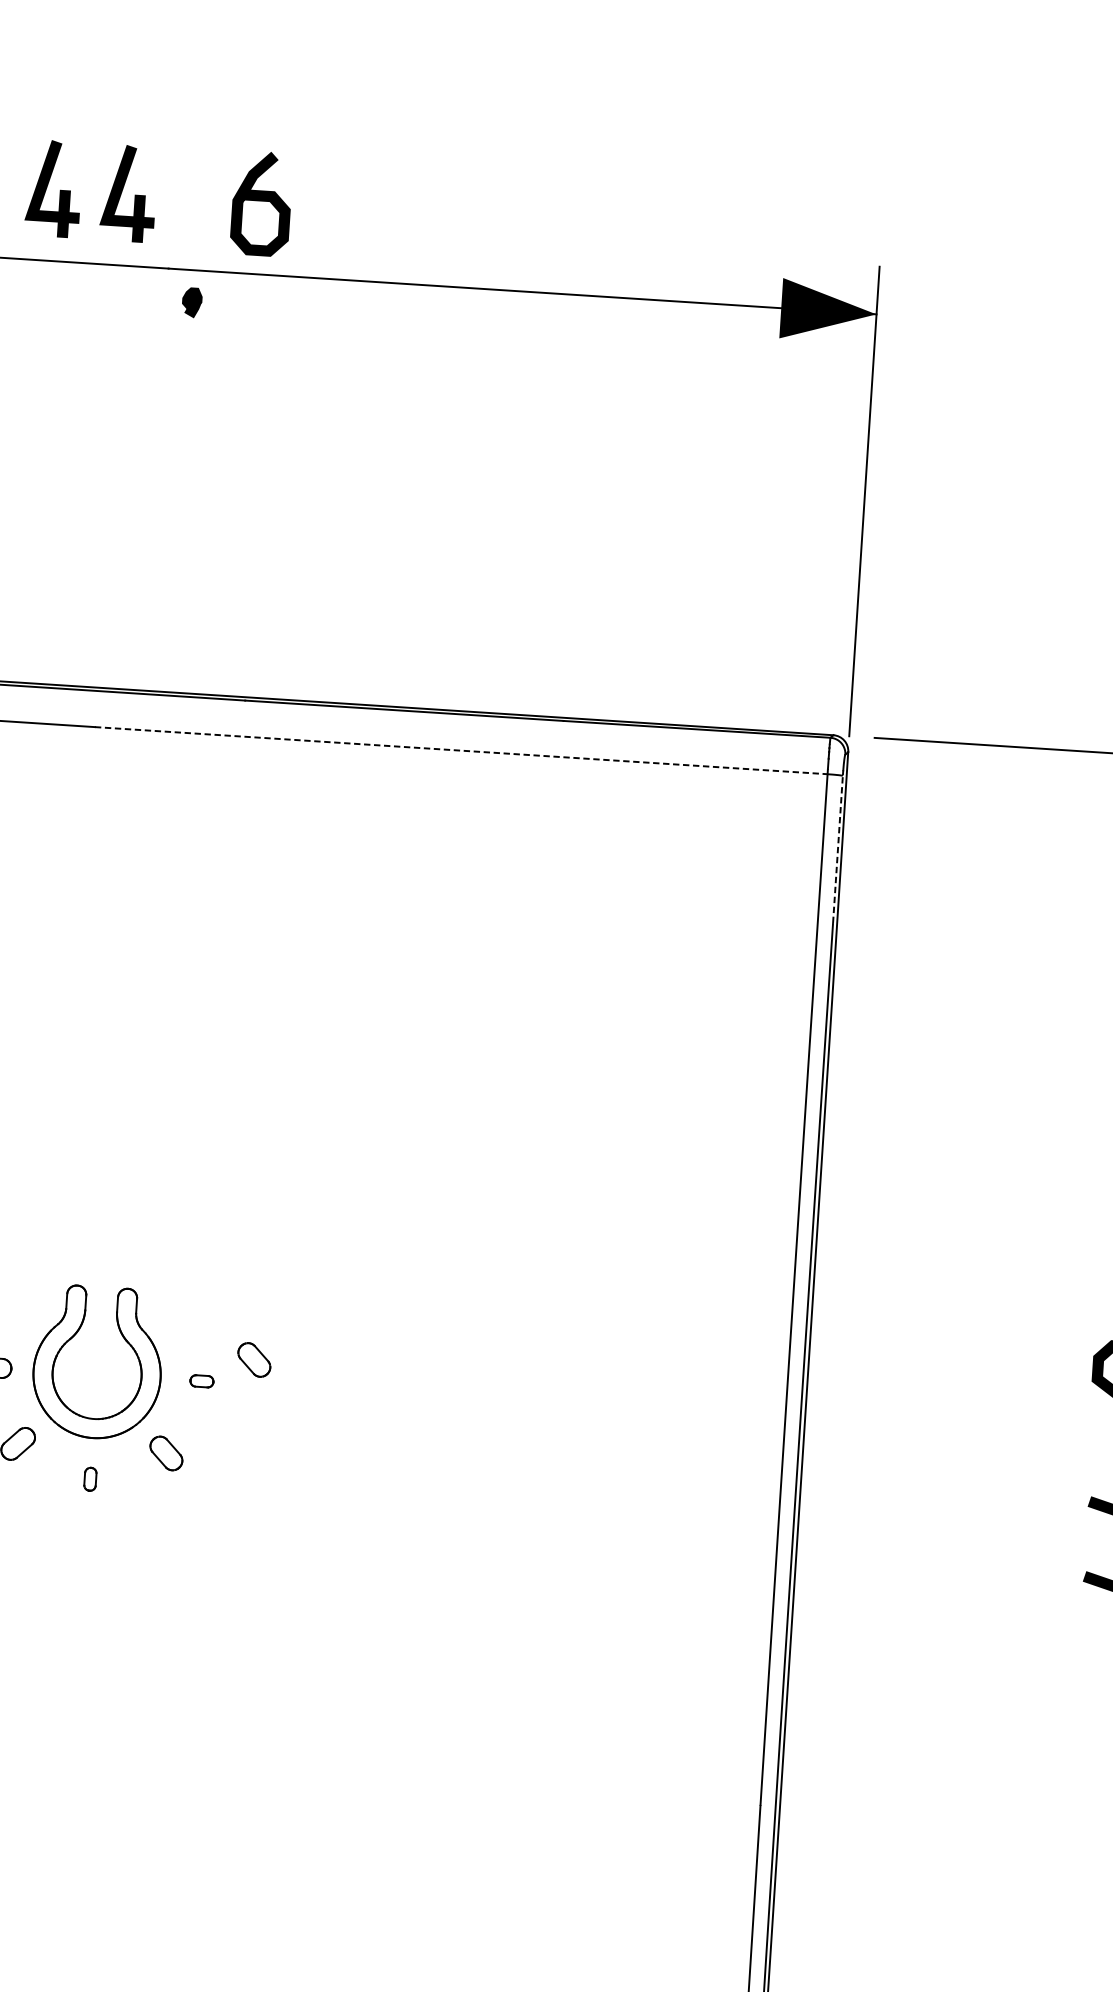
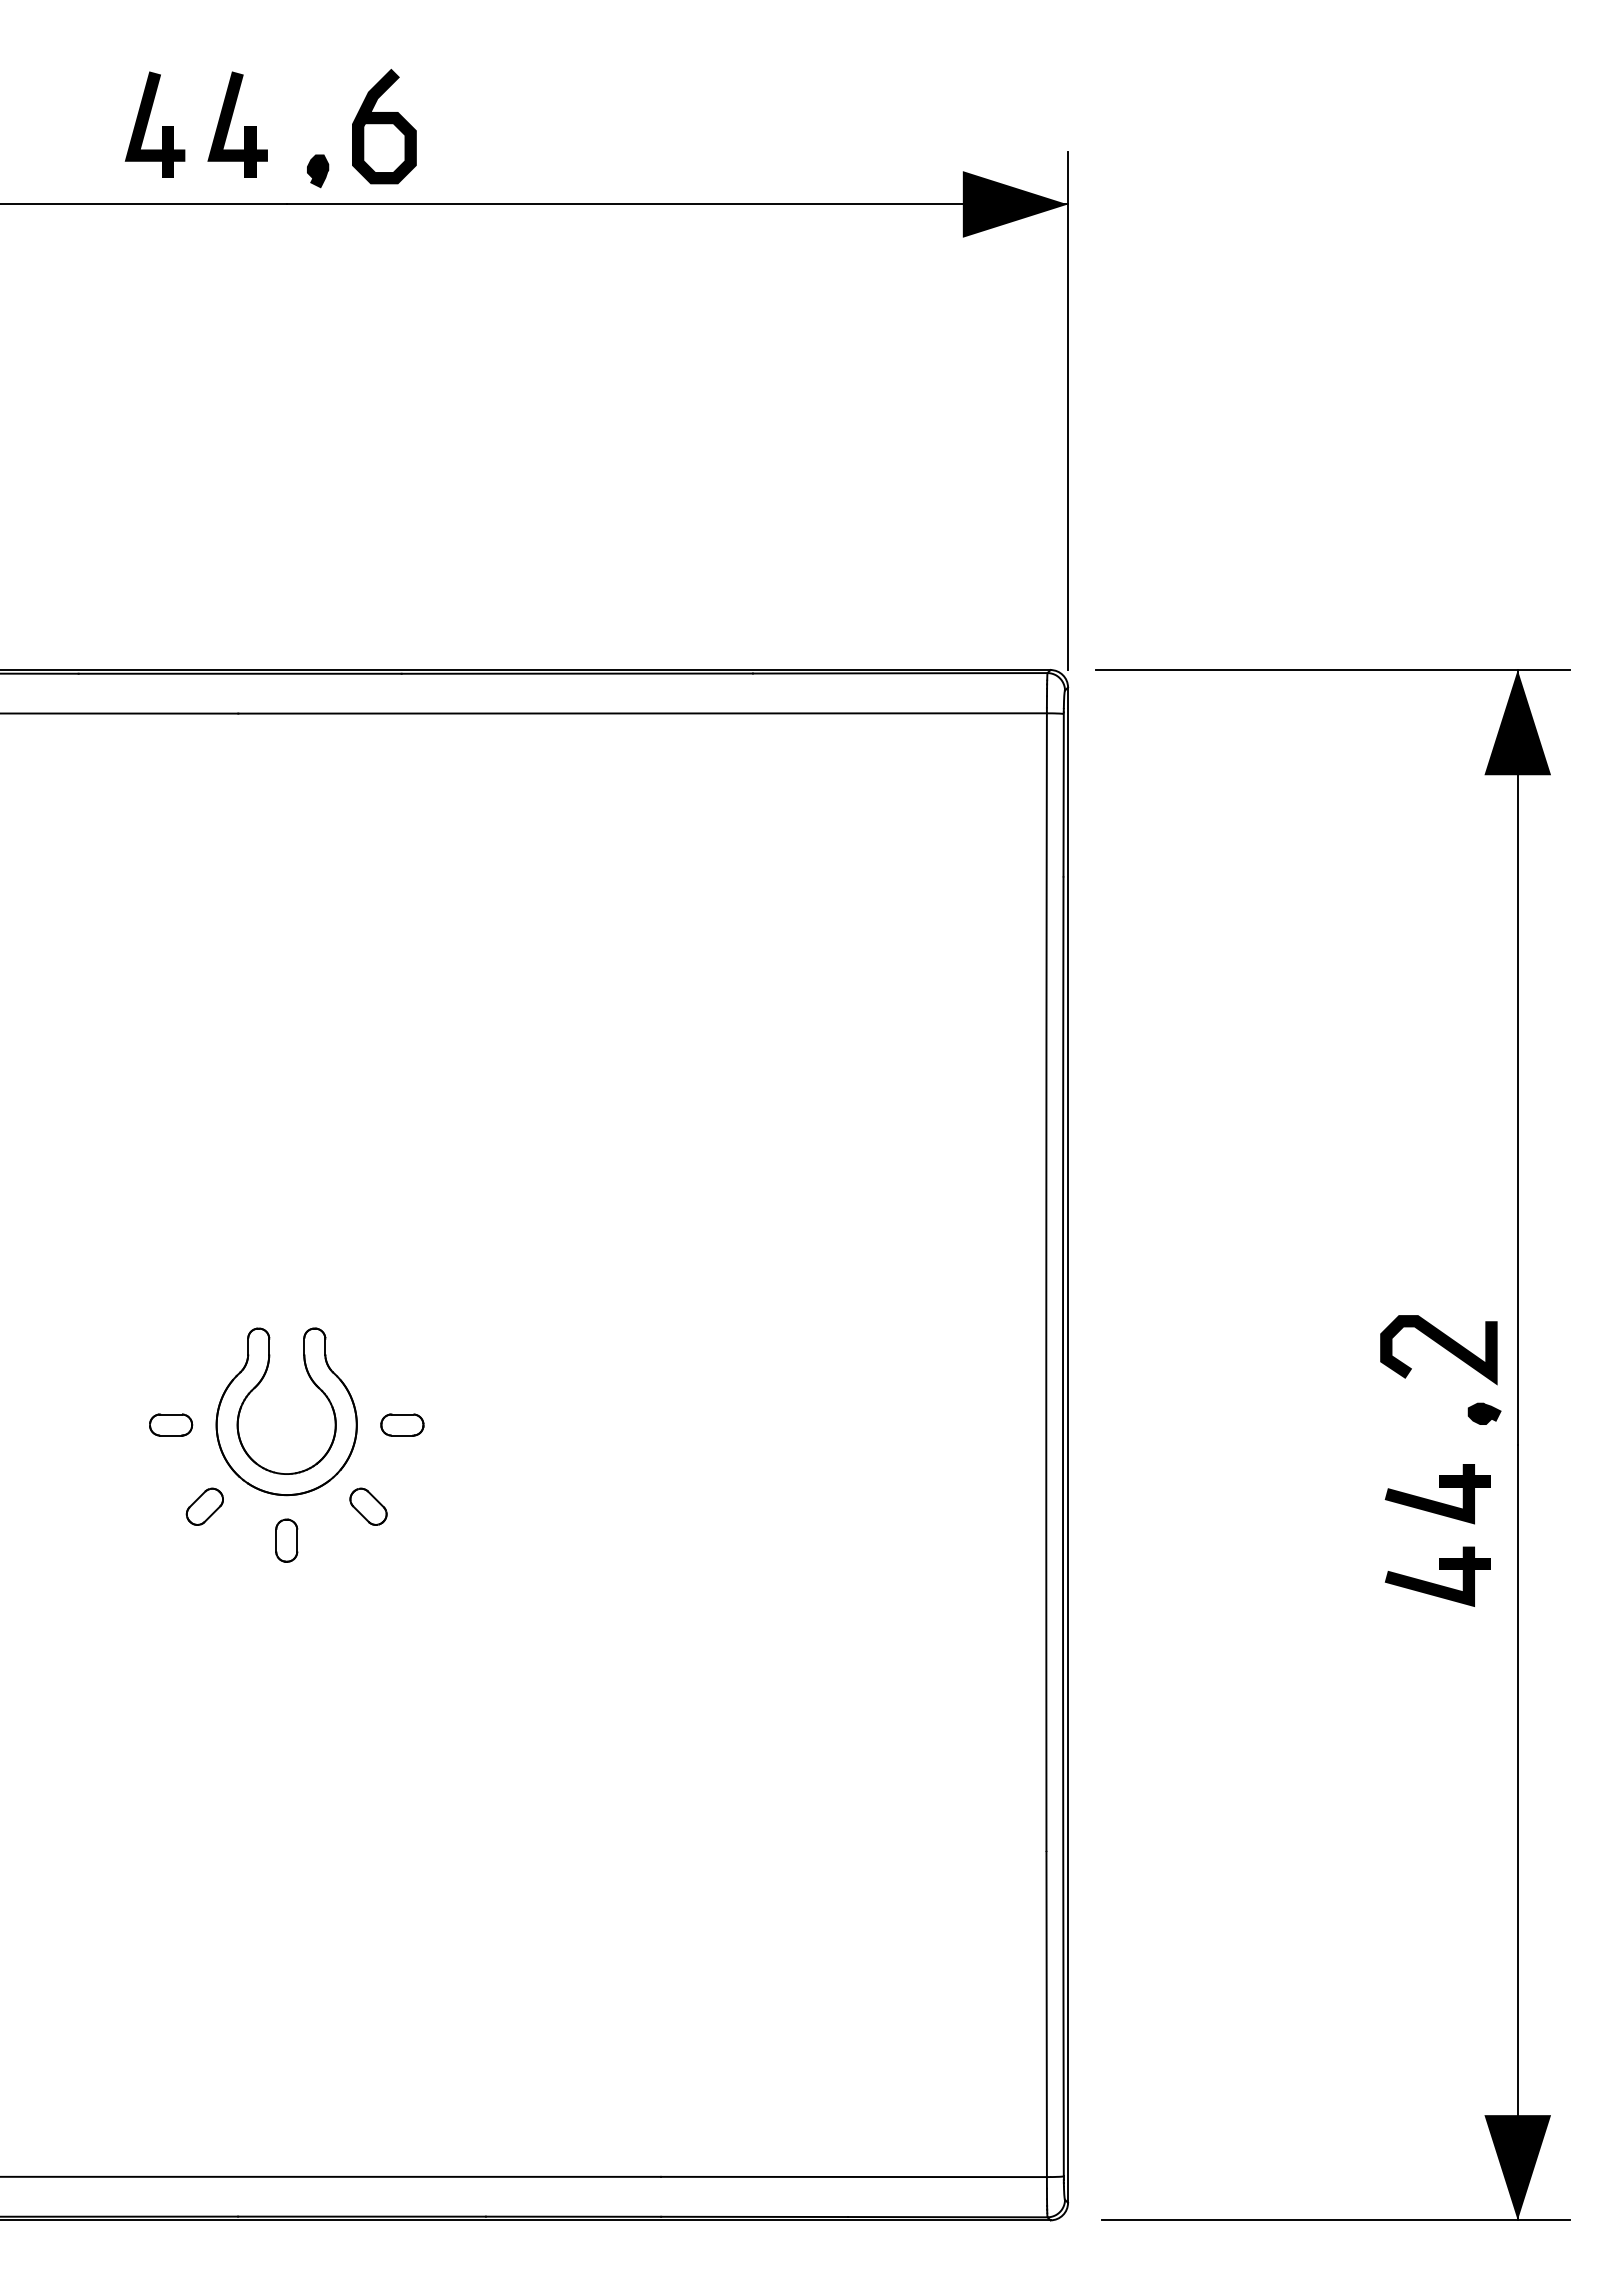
part: (192, 302) -> (318, 171), moved
line: (462, 750) -> (643, 713), dashed -> solid
line: (837, 847) -> (1063, 793), dashed -> solid
part: (254, 1359) -> (458, 1397), removed
part: (202, 1380) -> (402, 1424), size x1.67
part: (90, 1479) -> (286, 1540), size x1.67

